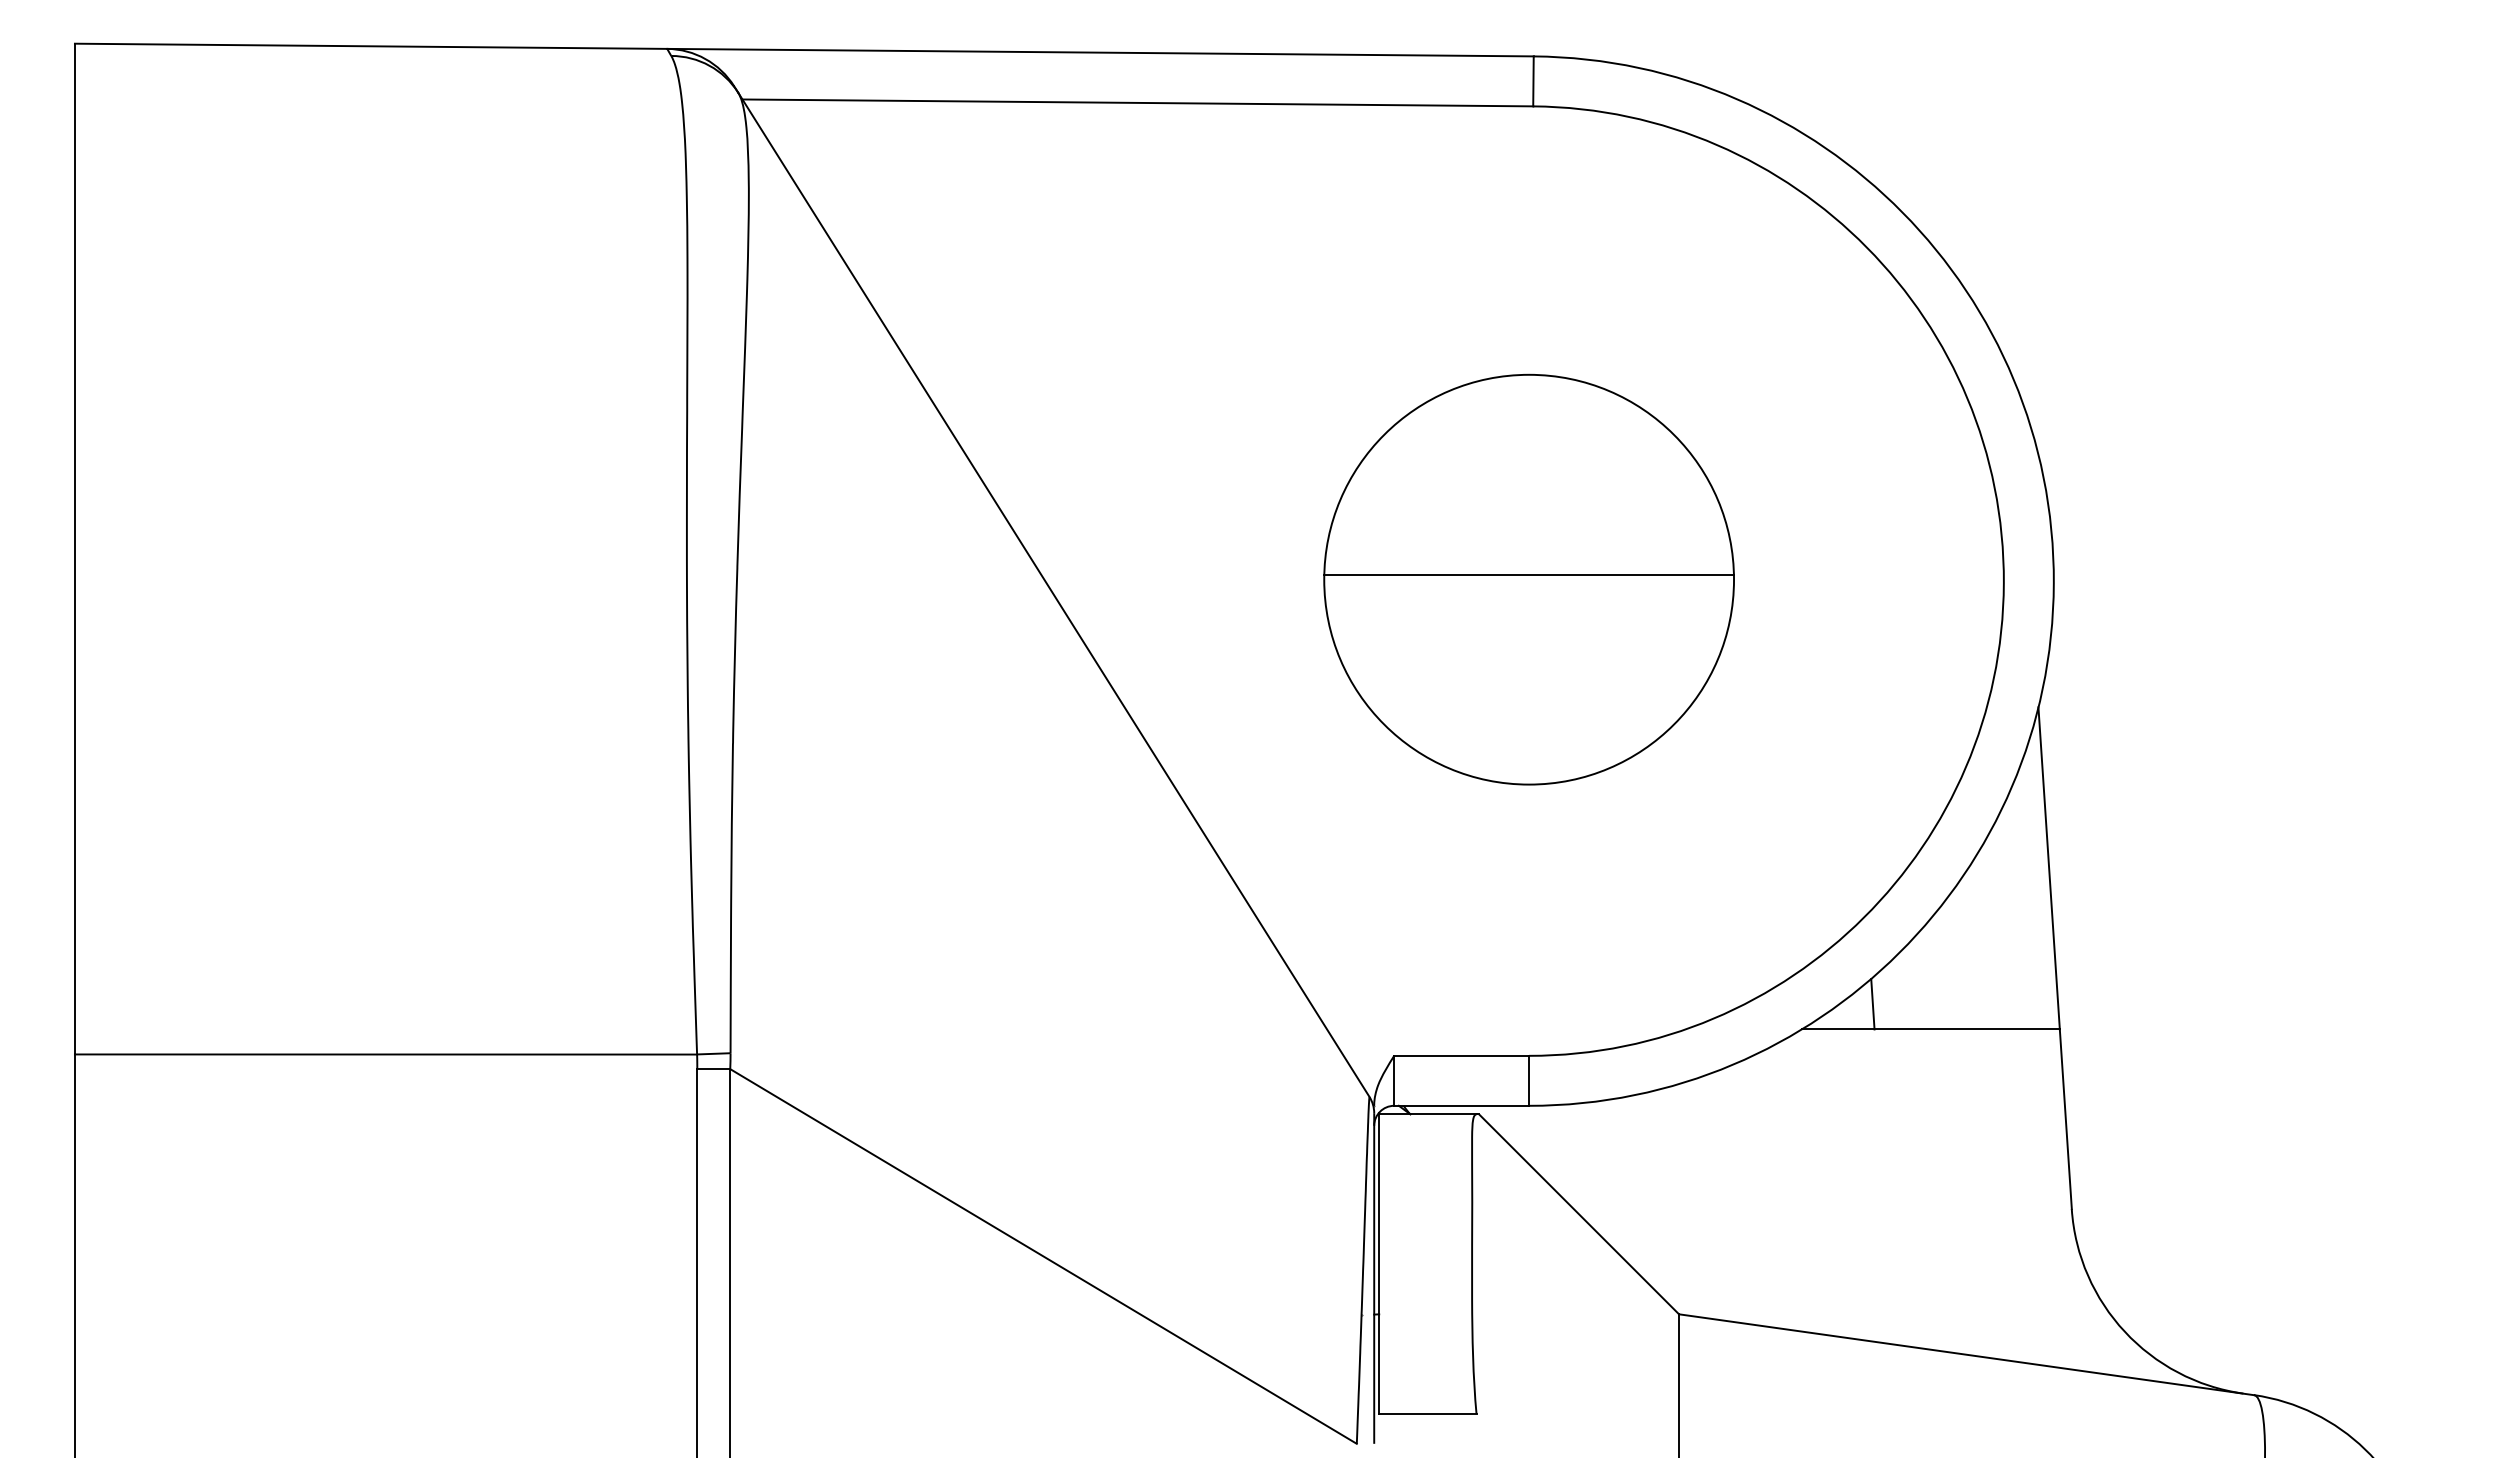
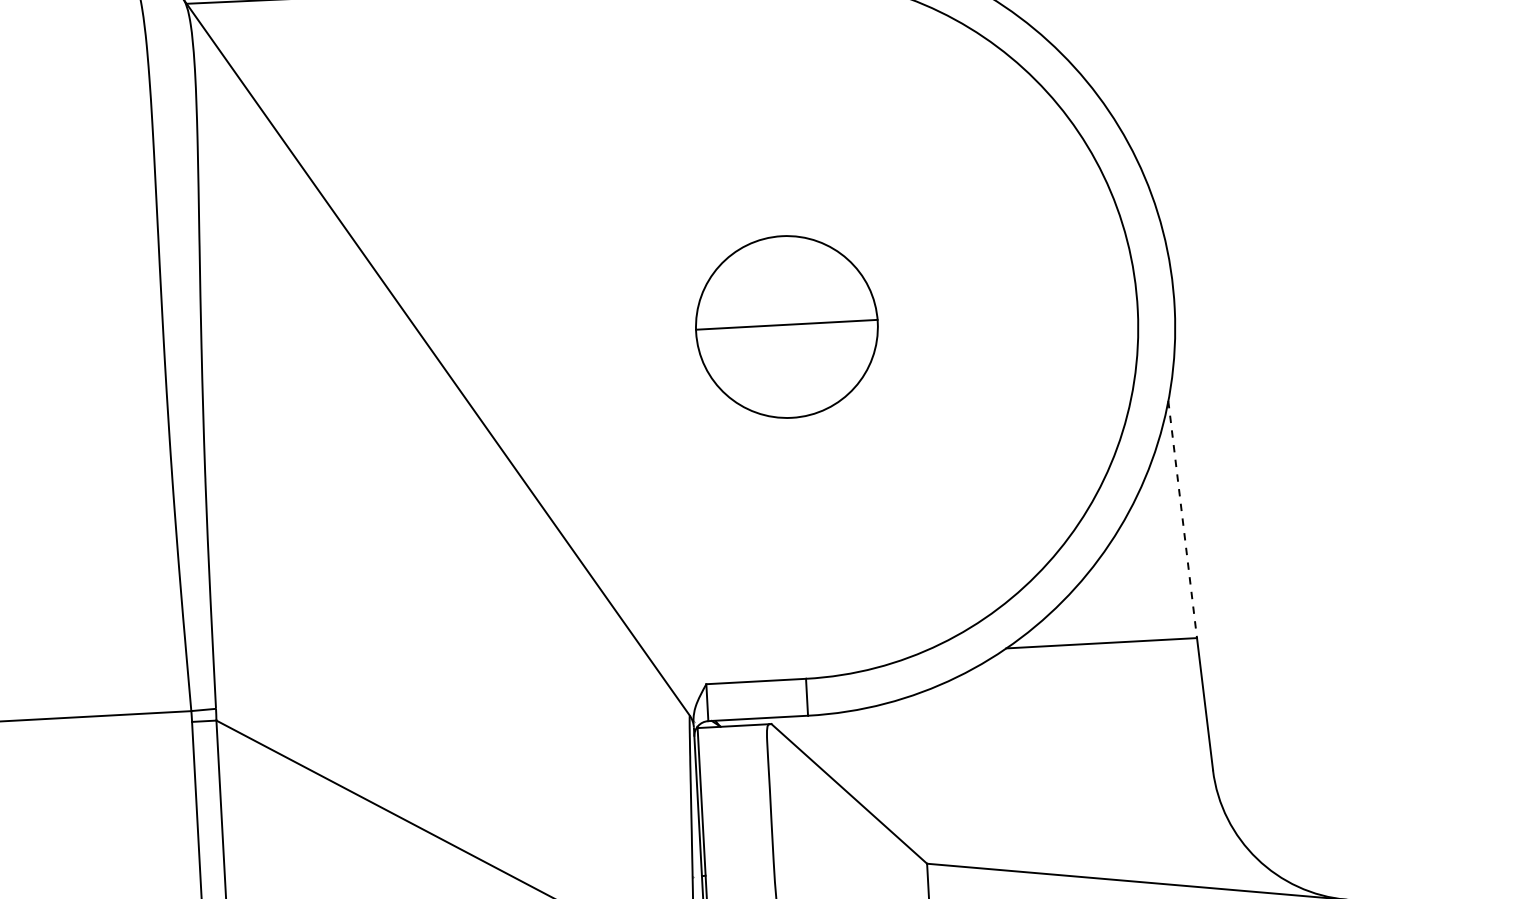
part: (1528, 579) -> (786, 326), size x0.6
line: (2049, 868) -> (1182, 519), solid -> dashed
line: (1872, 1003) -> (1057, 626), removed

